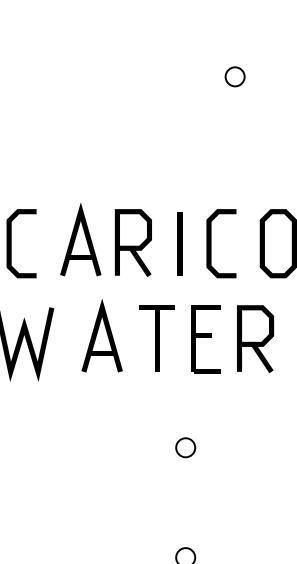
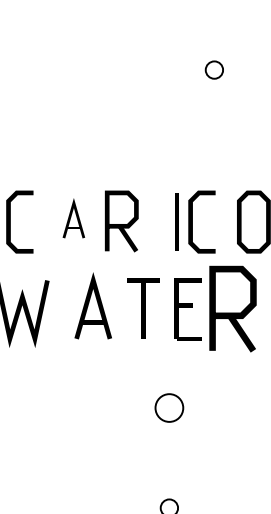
part: (80, 239) -> (73, 218), size x0.6
line: (179, 243) -> (176, 221), moved
part: (255, 338) -> (232, 308), size x1.4
circle: (185, 447) -> (169, 407), size x1.6

